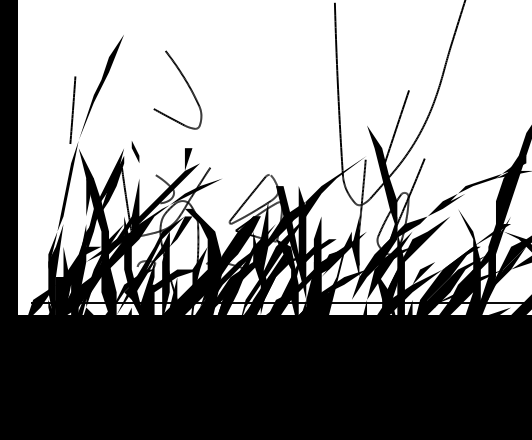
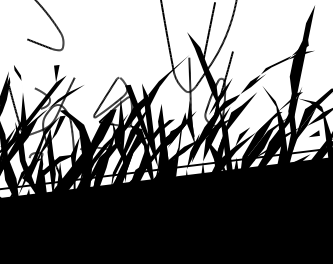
fill: (378, 265) -> (208, 135), added
fill: (518, 280) -> (313, 133), added

